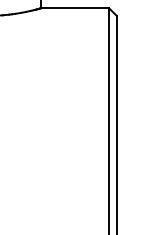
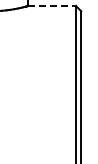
line: (75, 7) -> (52, 5), solid -> dashed

